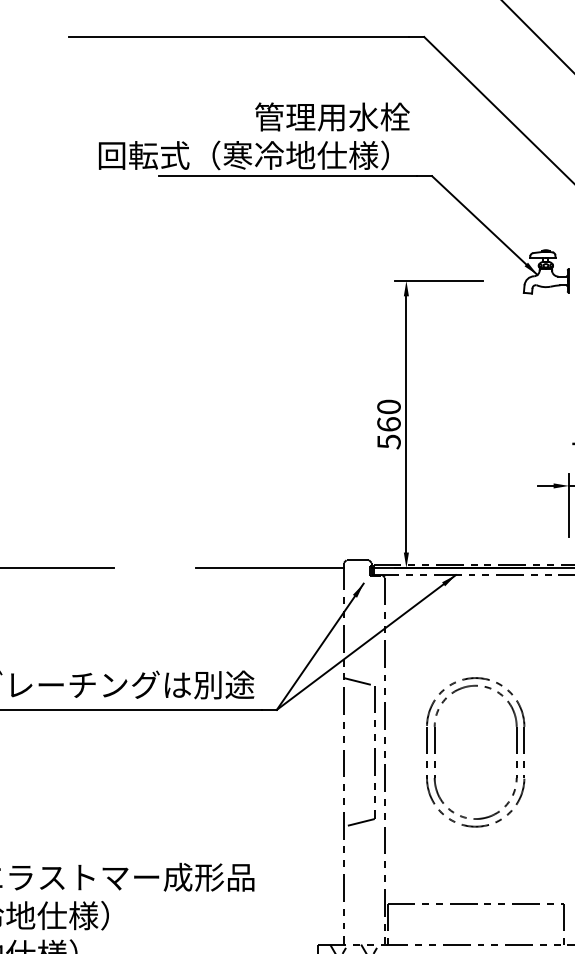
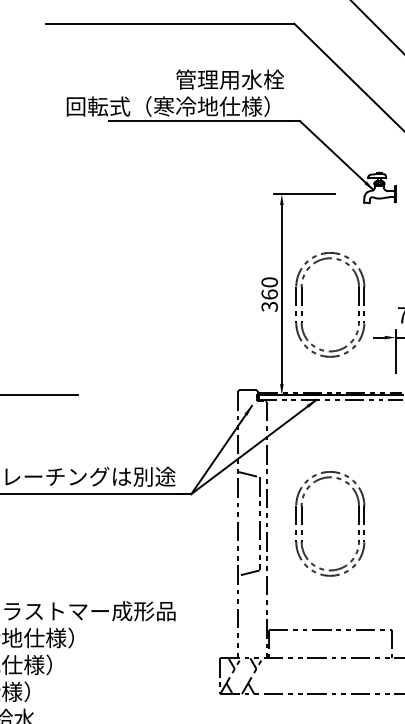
part: (435, 438) -> (302, 304), added
text: (388, 441) -> (269, 306), 560 -> 360
line: (270, 567) -> (186, 394), removed

